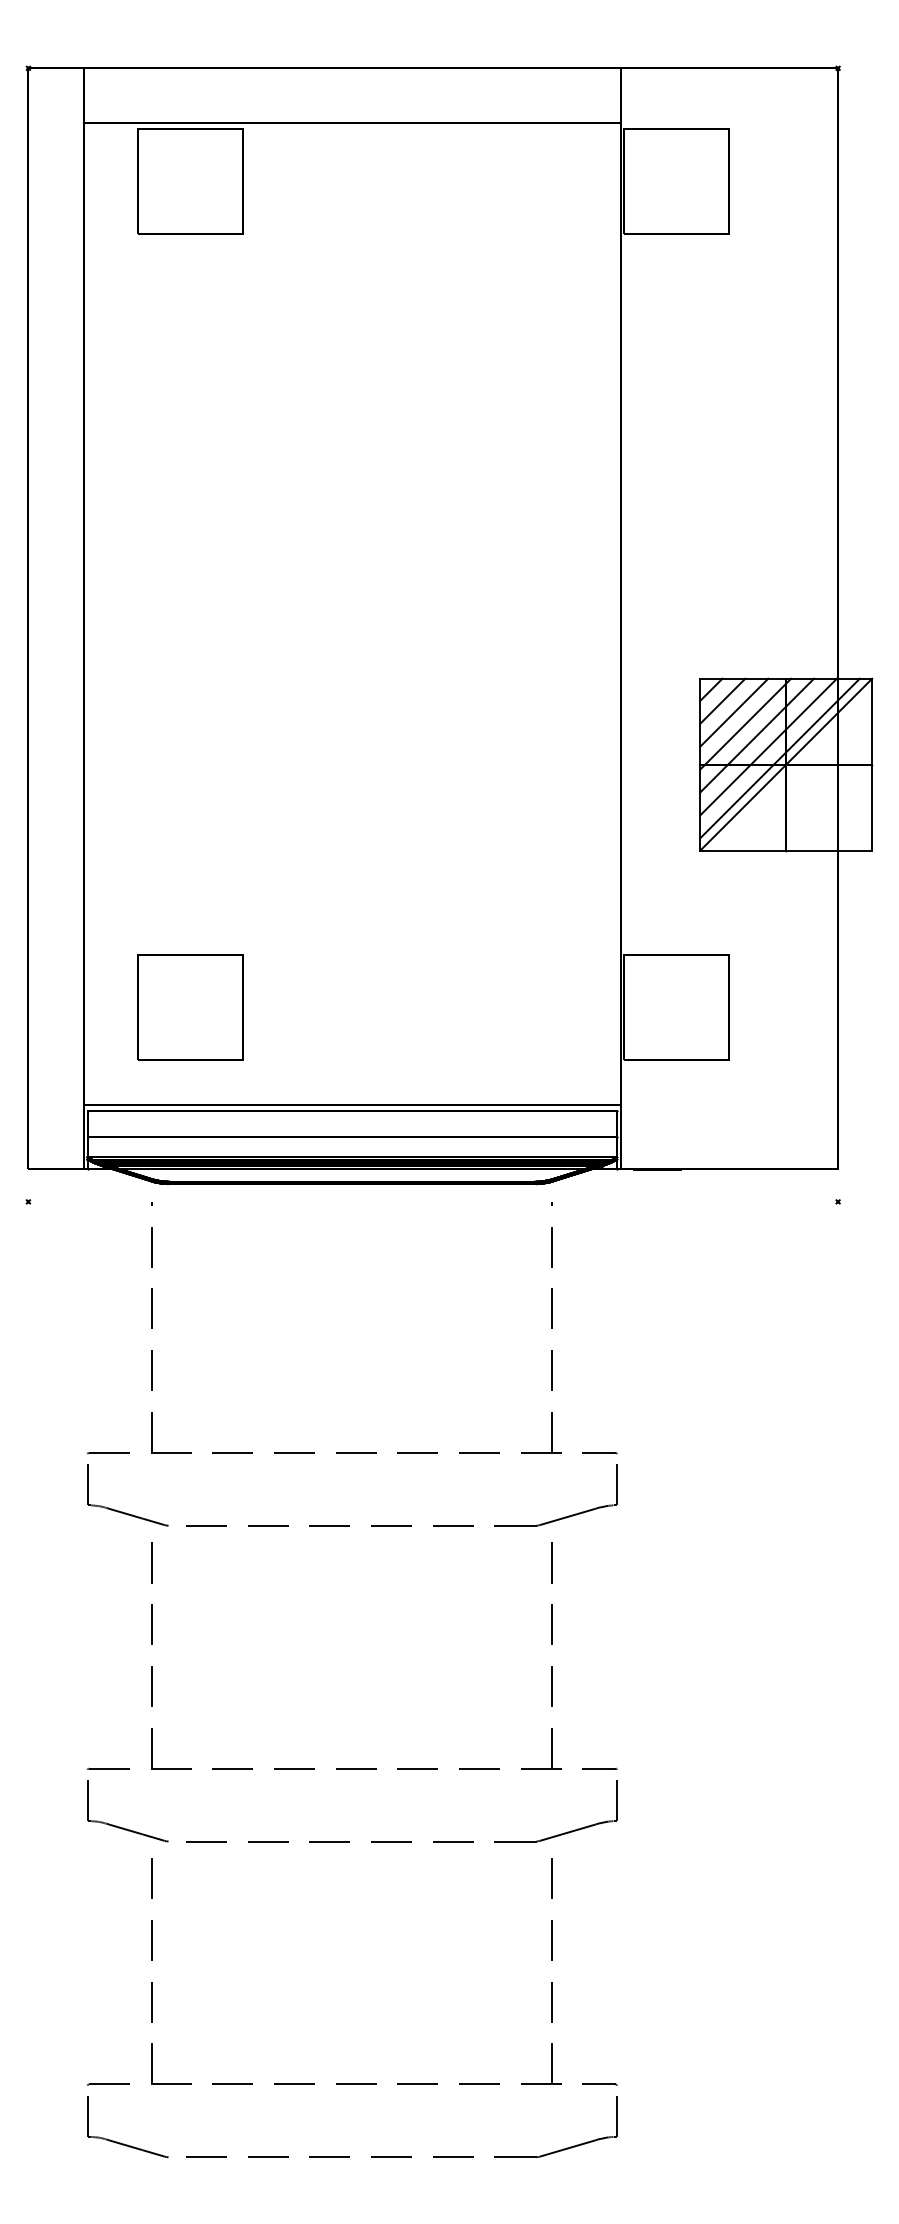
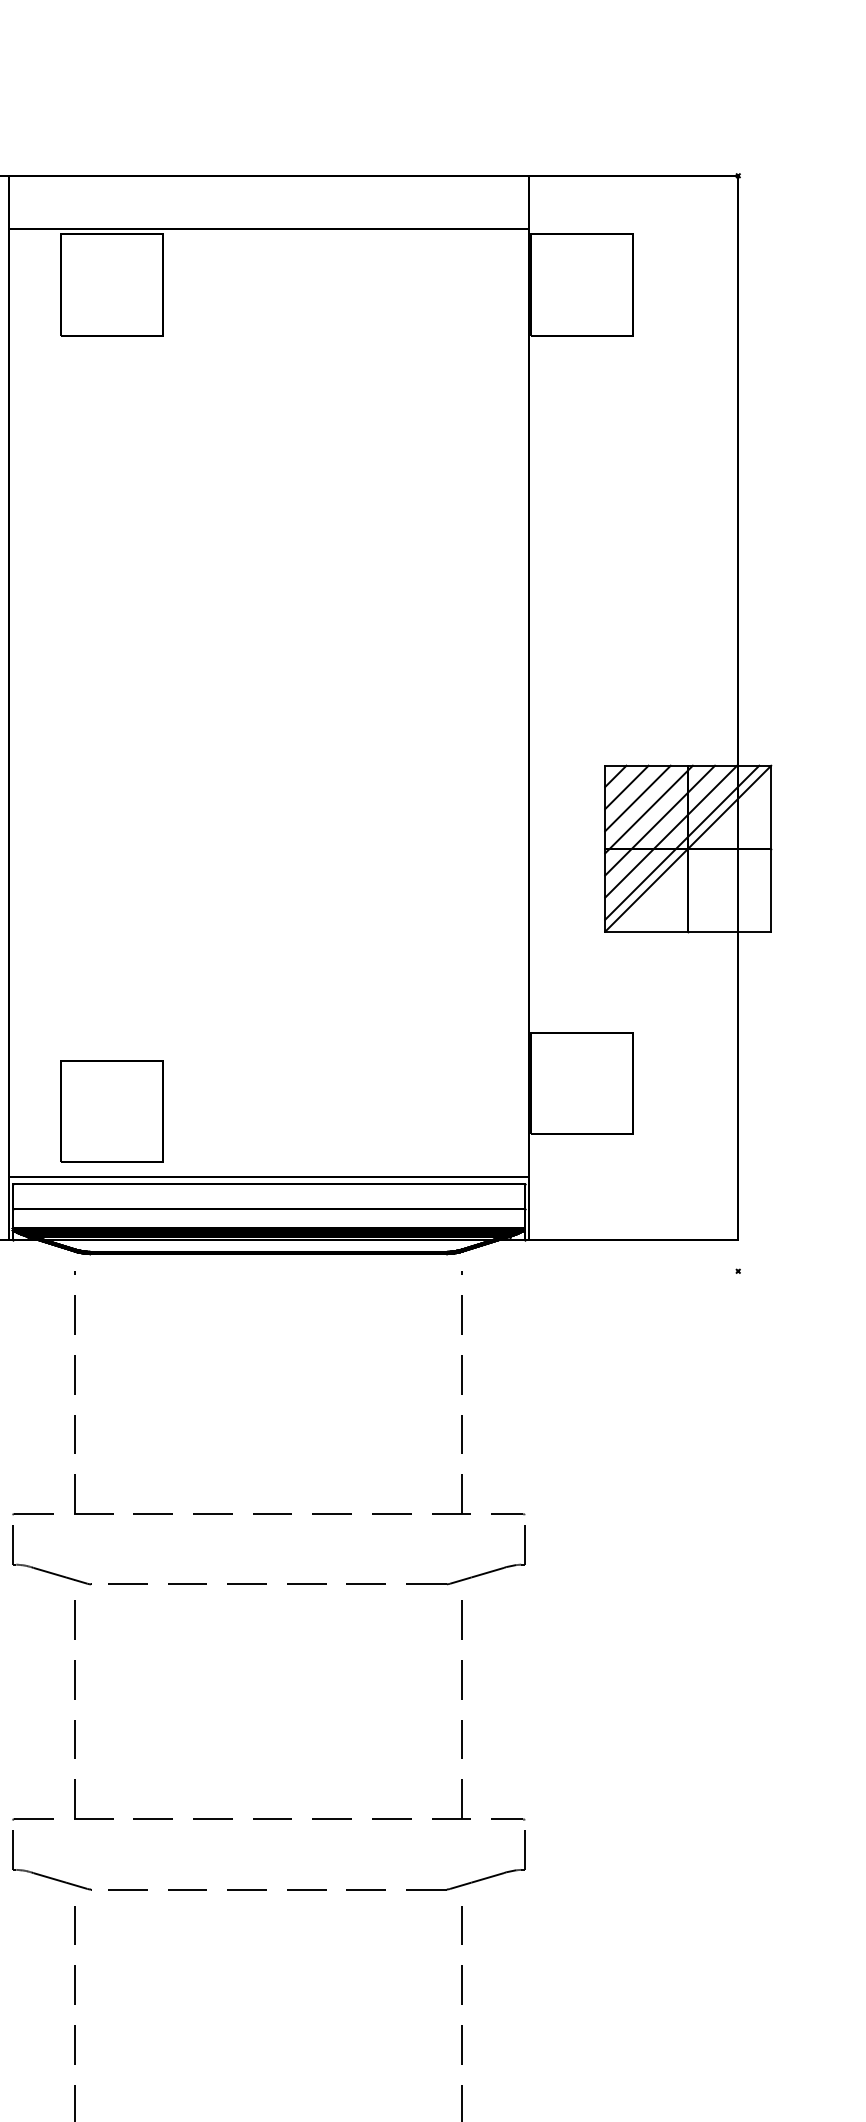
part: (190, 1007) -> (112, 1111), moved

